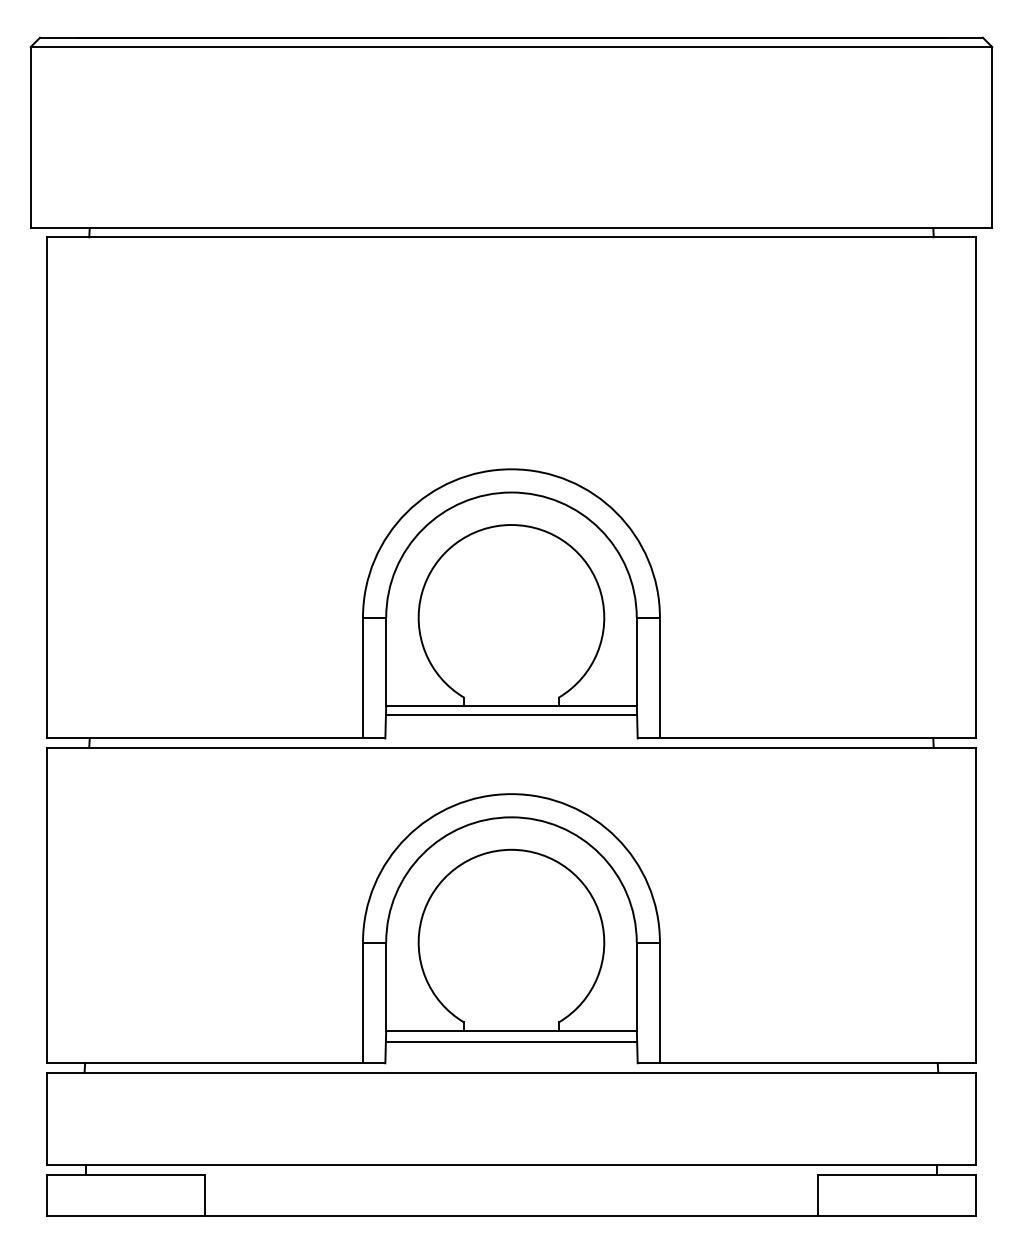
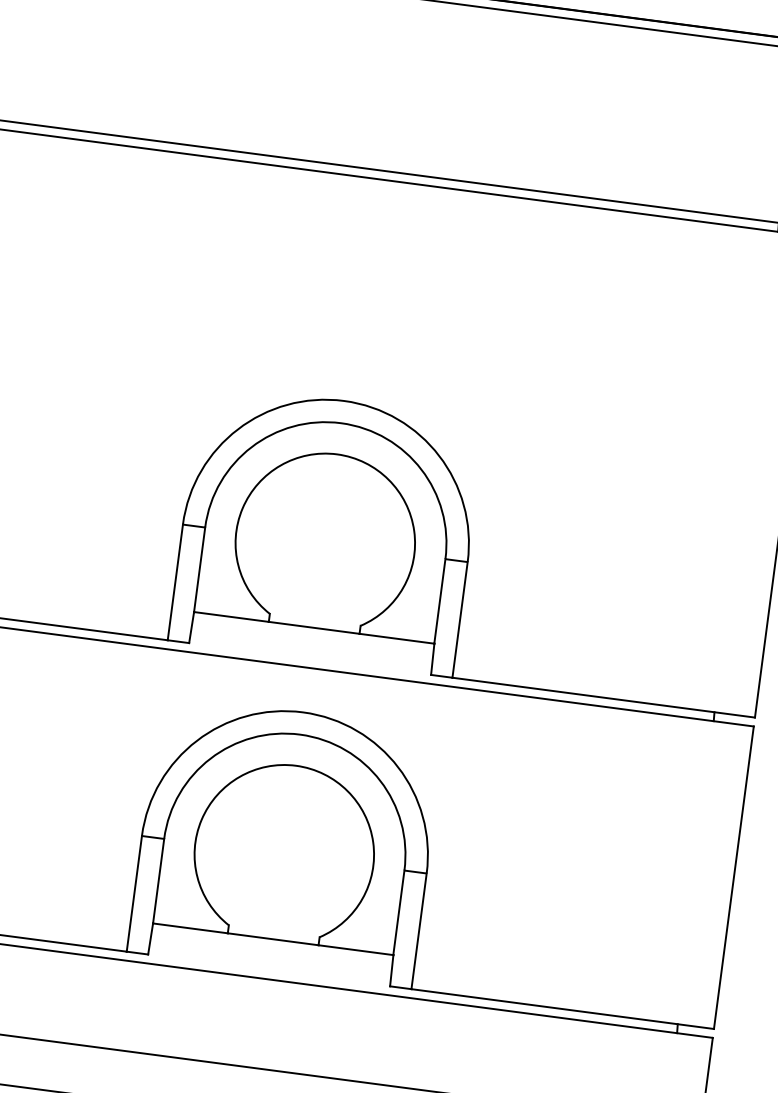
line: (511, 715) -> (313, 637), removed
line: (511, 1041) -> (271, 949), removed

